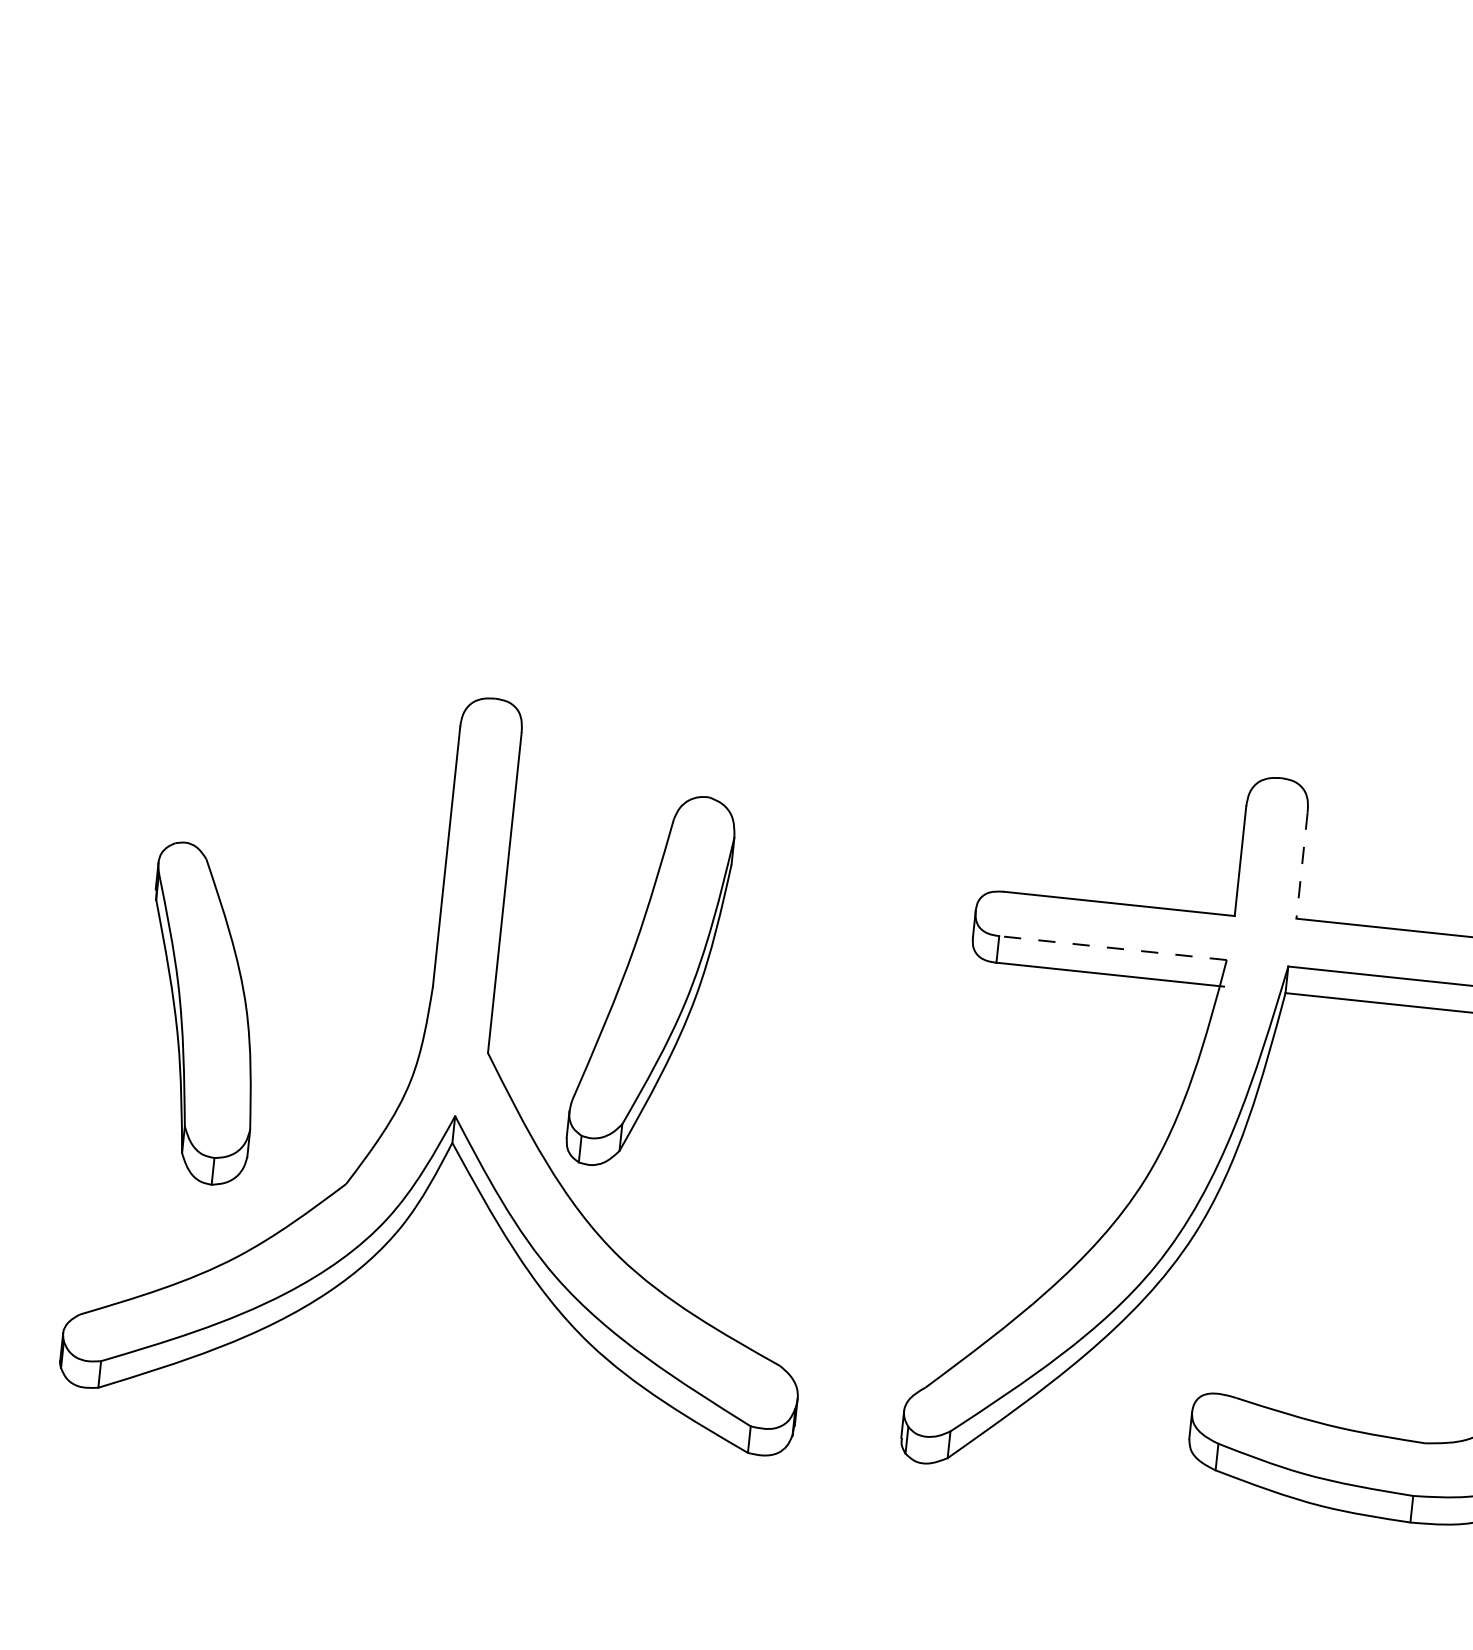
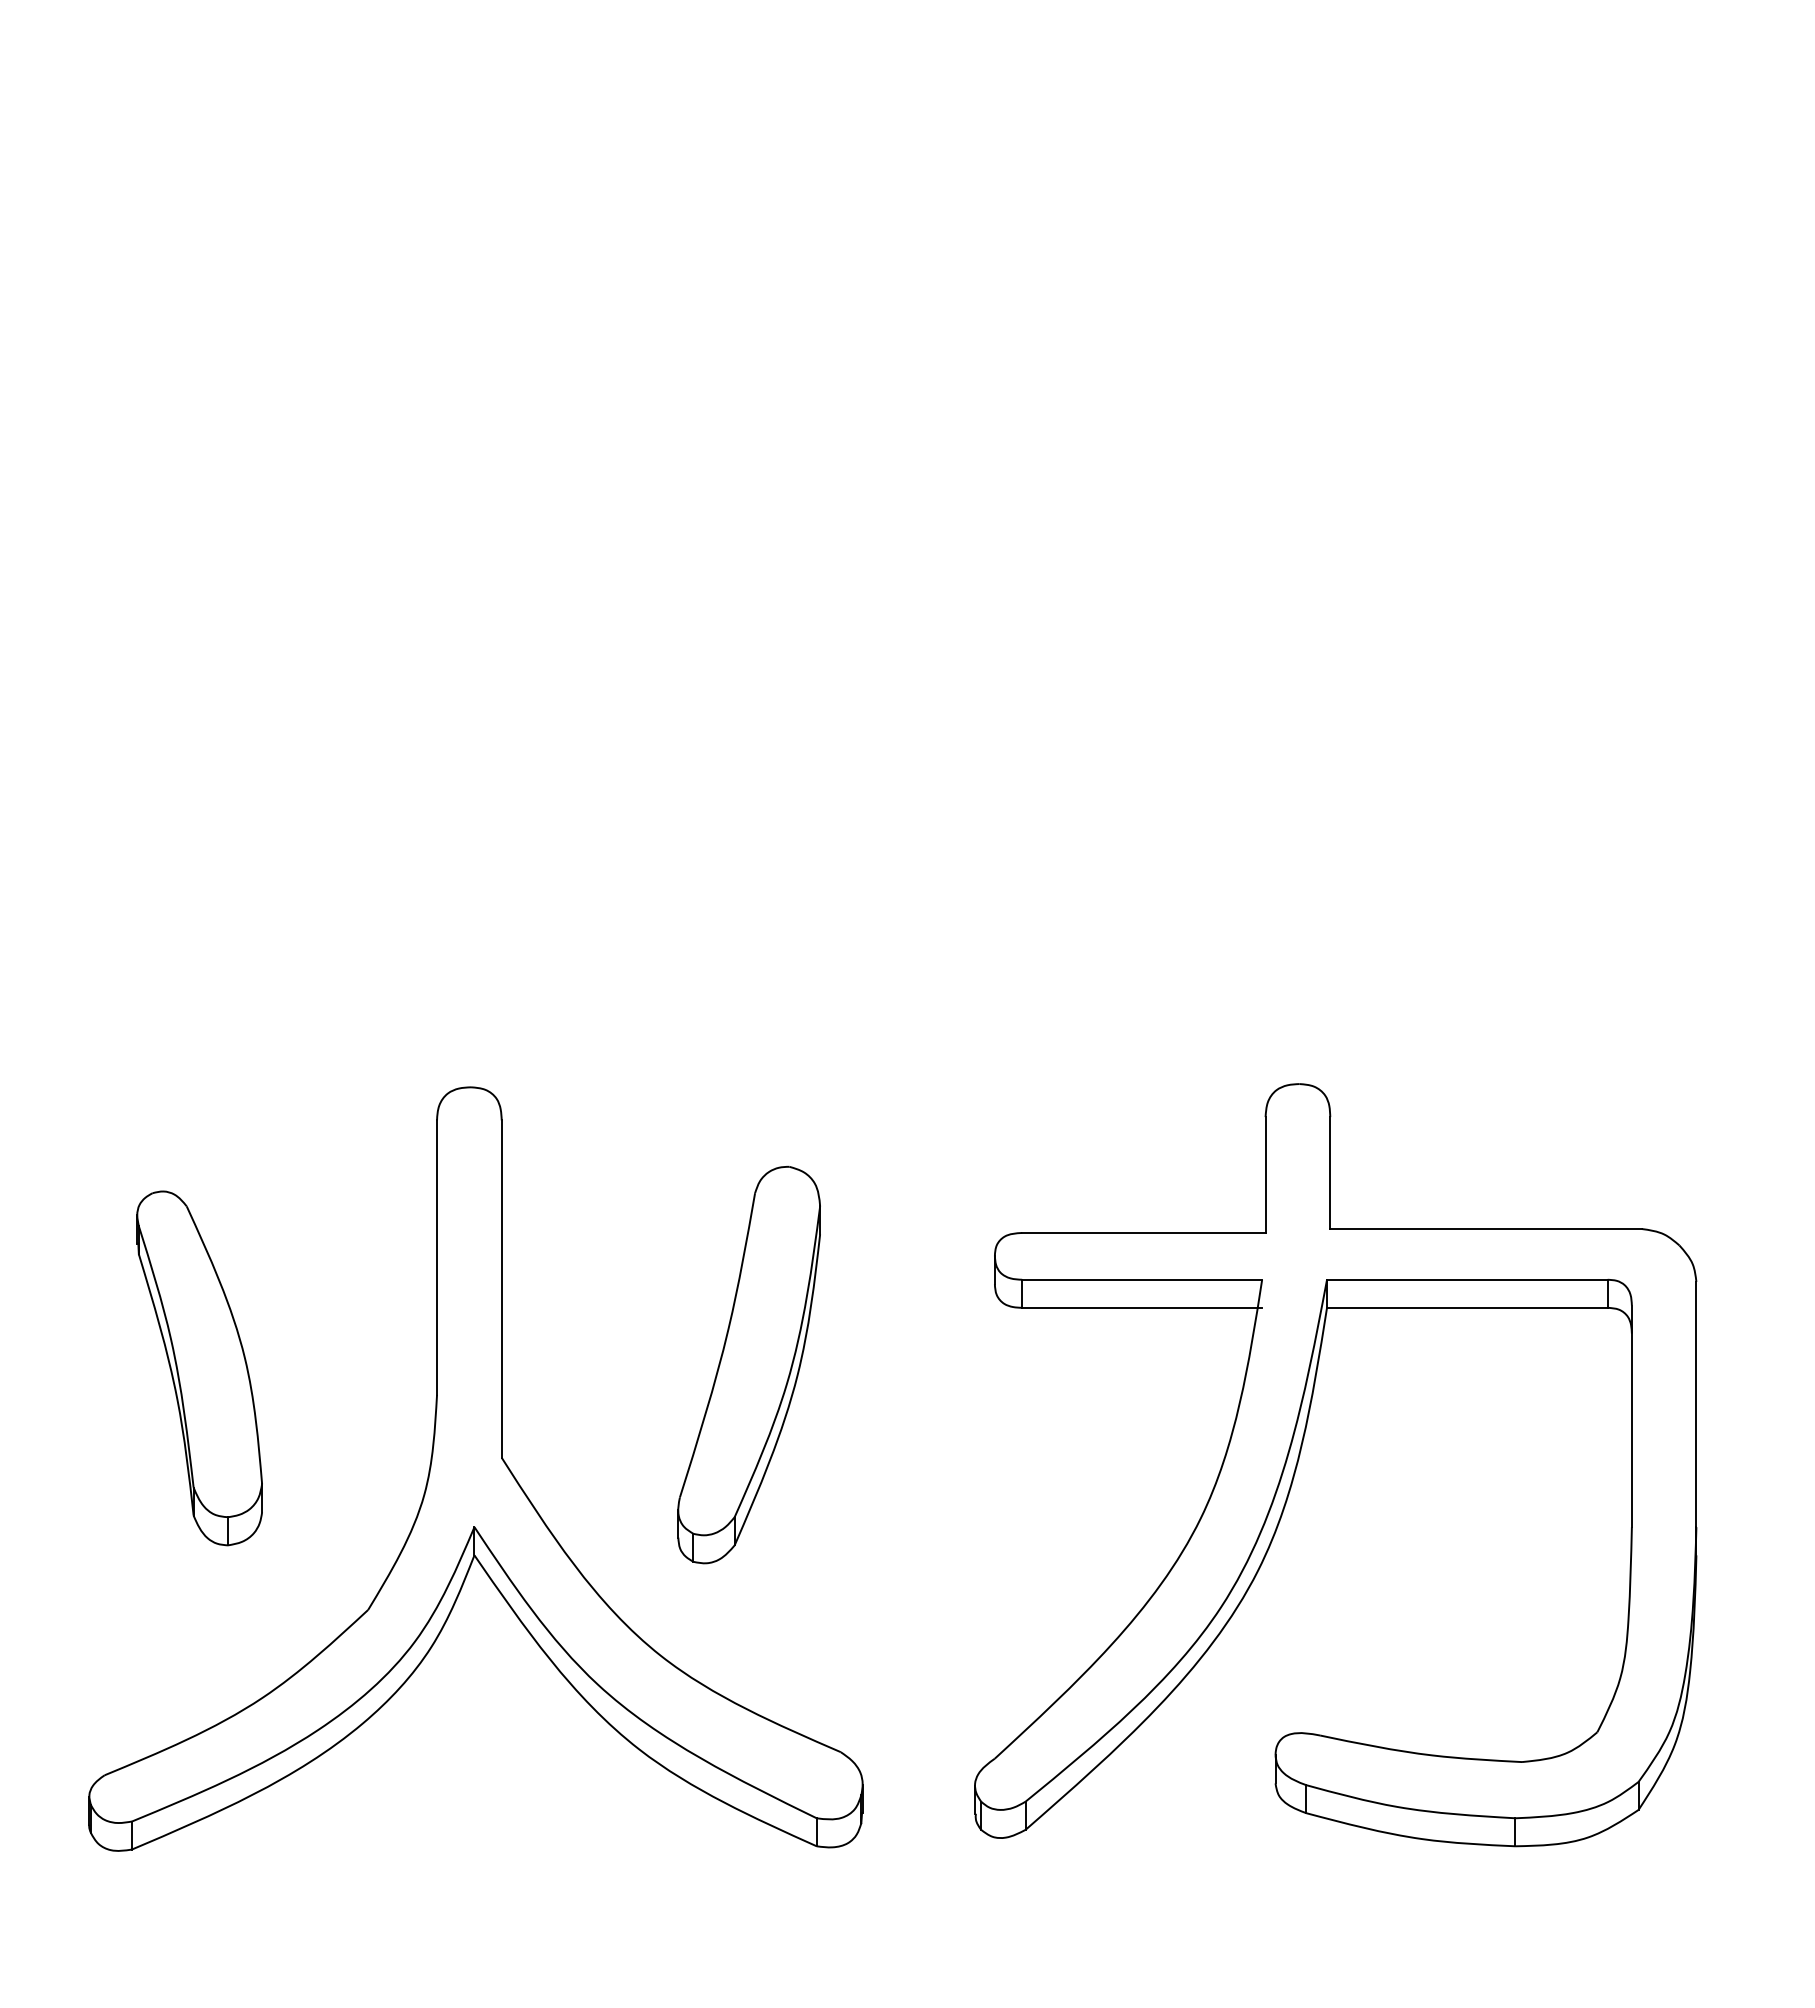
line: (1302, 866) -> (1330, 1173), dashed -> solid
line: (1113, 947) -> (1142, 1279), dashed -> solid
part: (650, 980) -> (748, 1364), moved
part: (202, 1014) -> (199, 1368), moved

